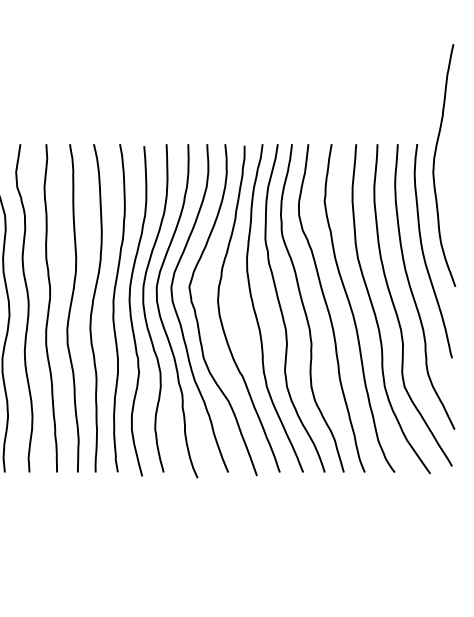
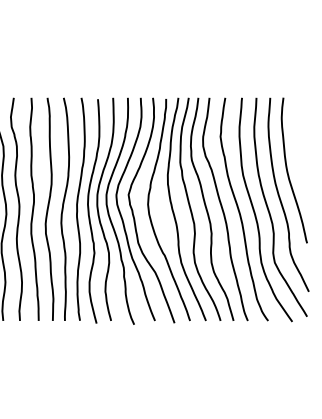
curve: (434, 164) -> (295, 111), removed

